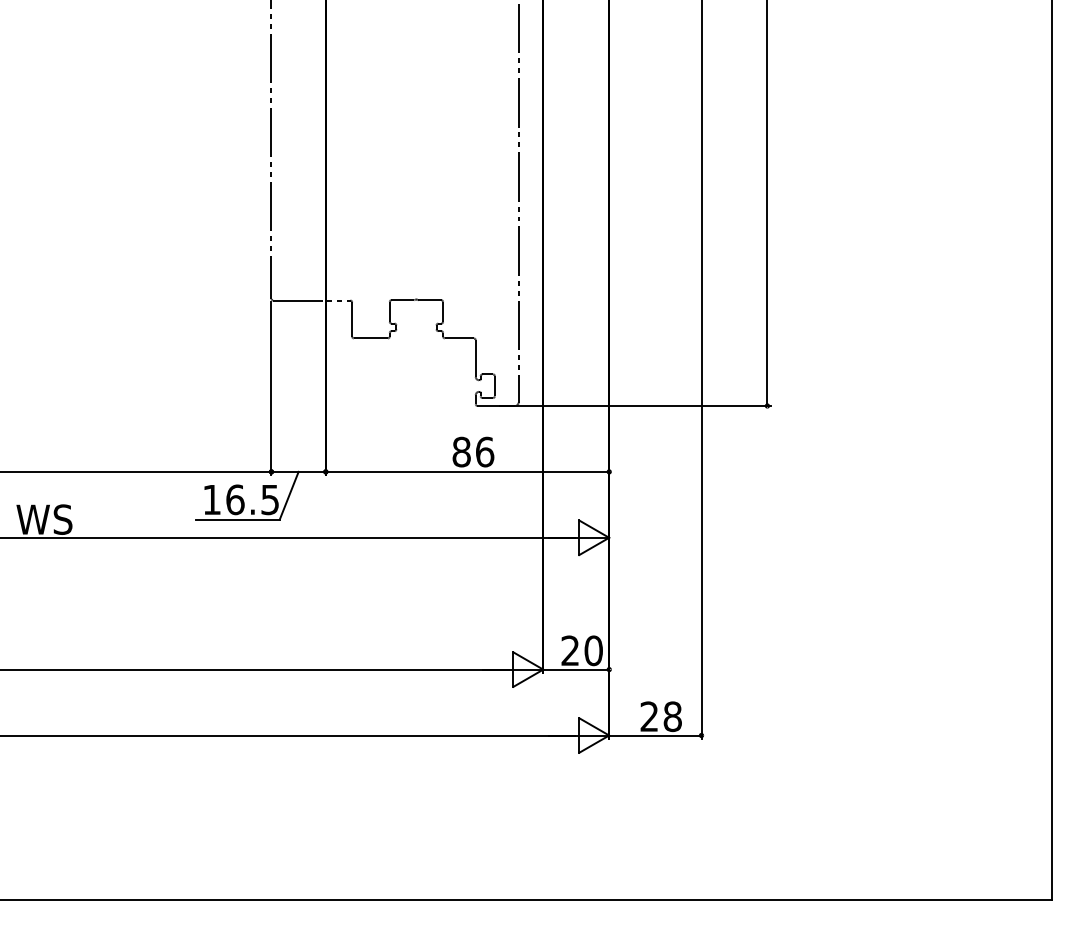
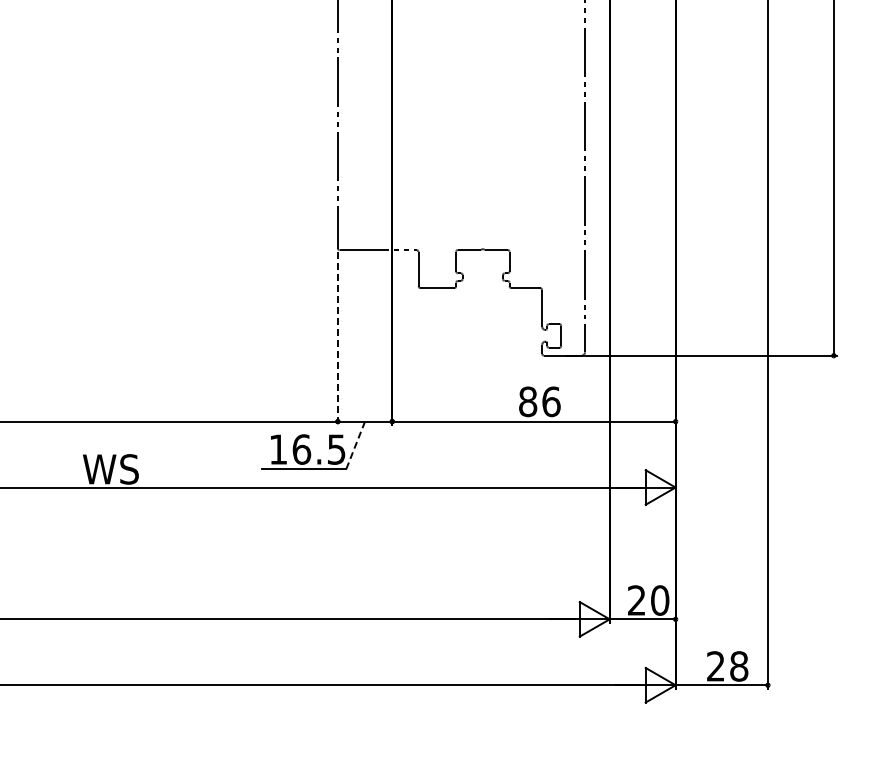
line: (271, 388) -> (337, 338), solid -> dashed
line: (289, 495) -> (355, 445), solid -> dashed

